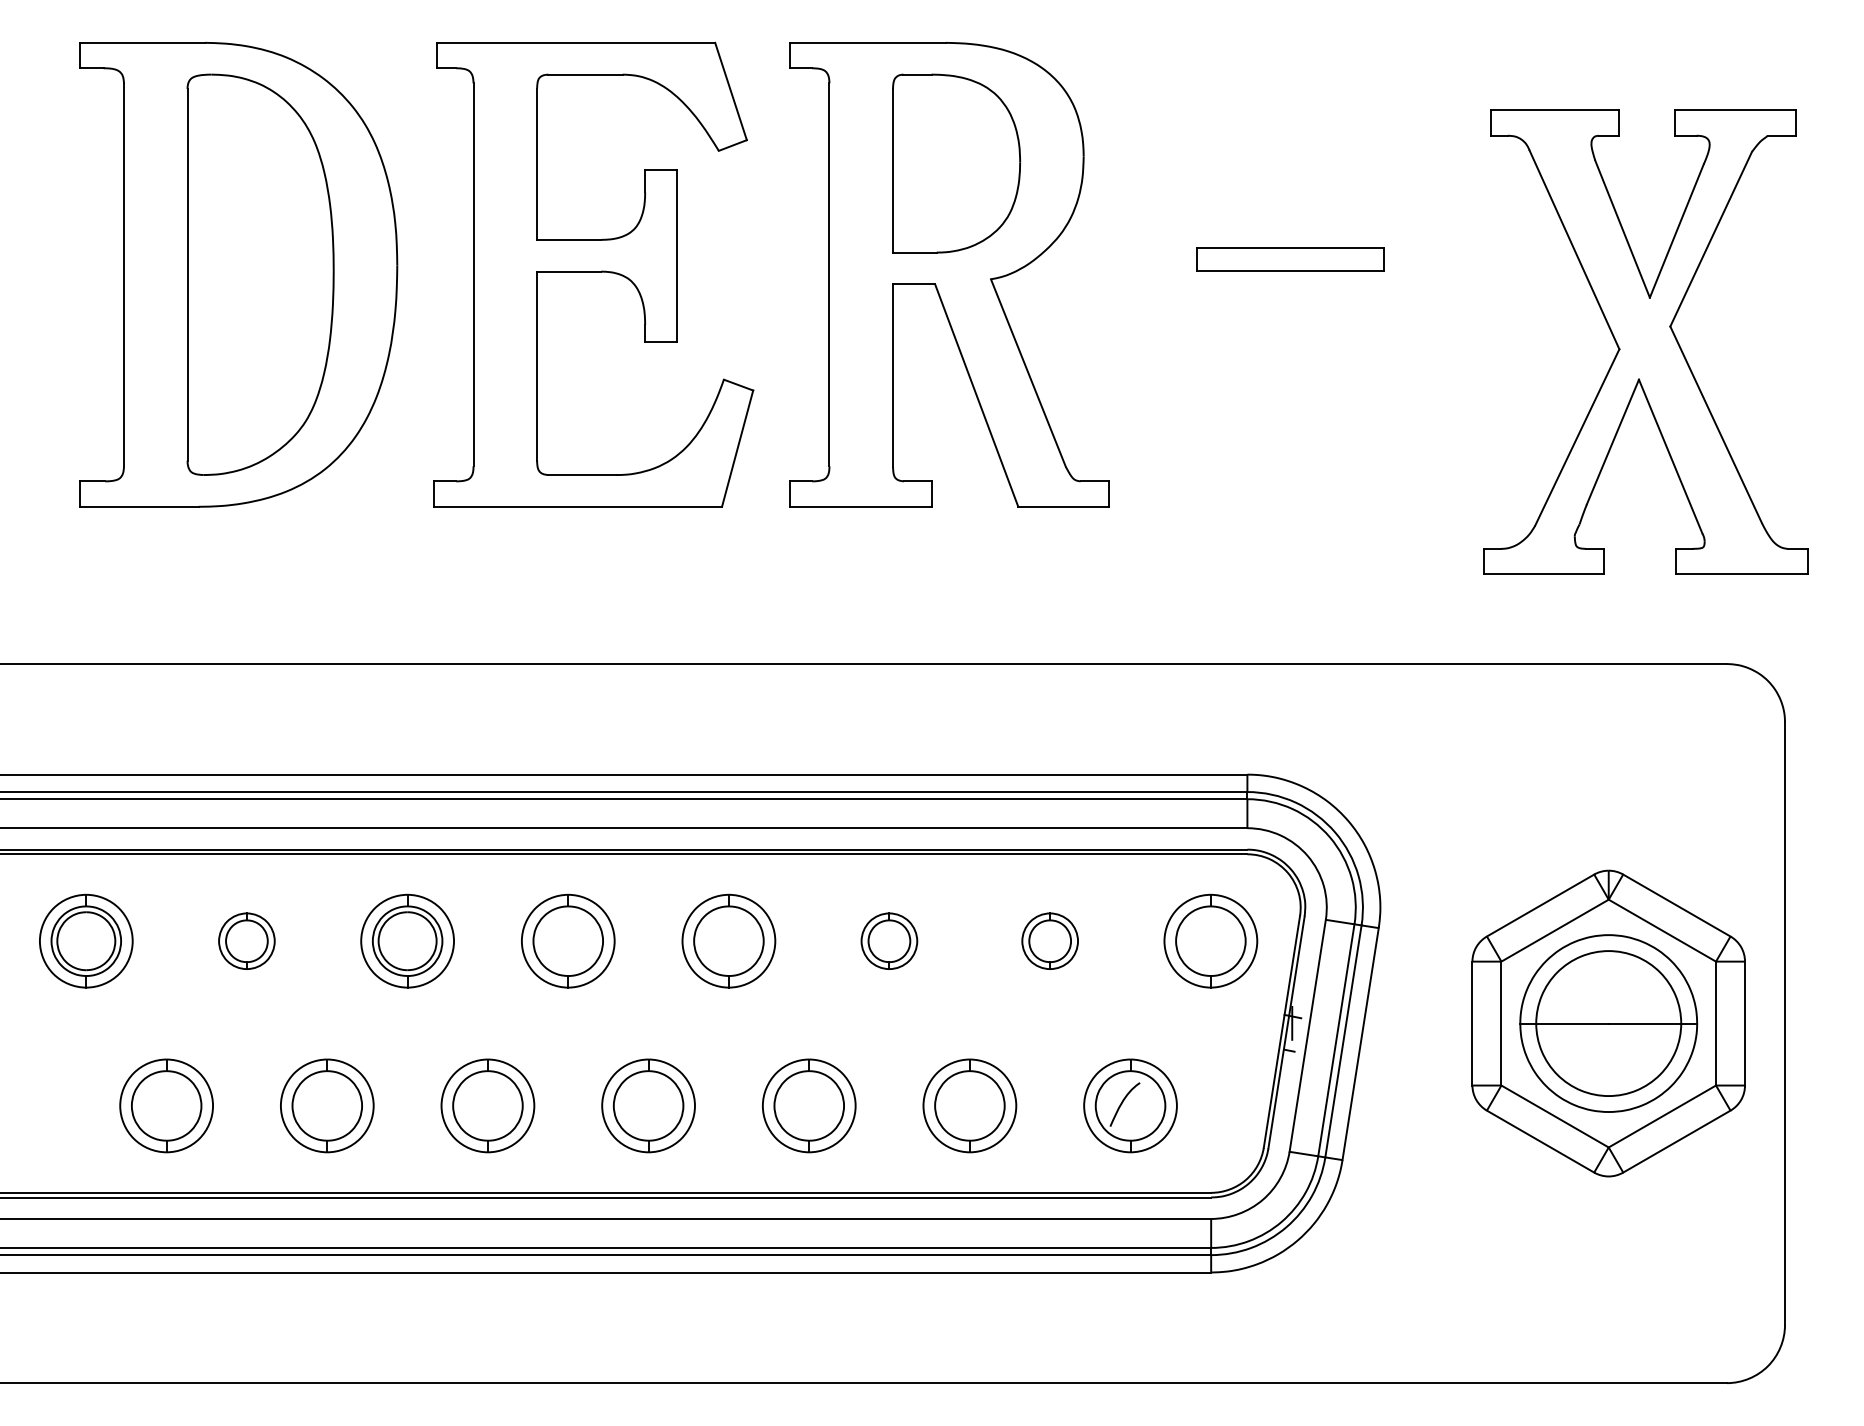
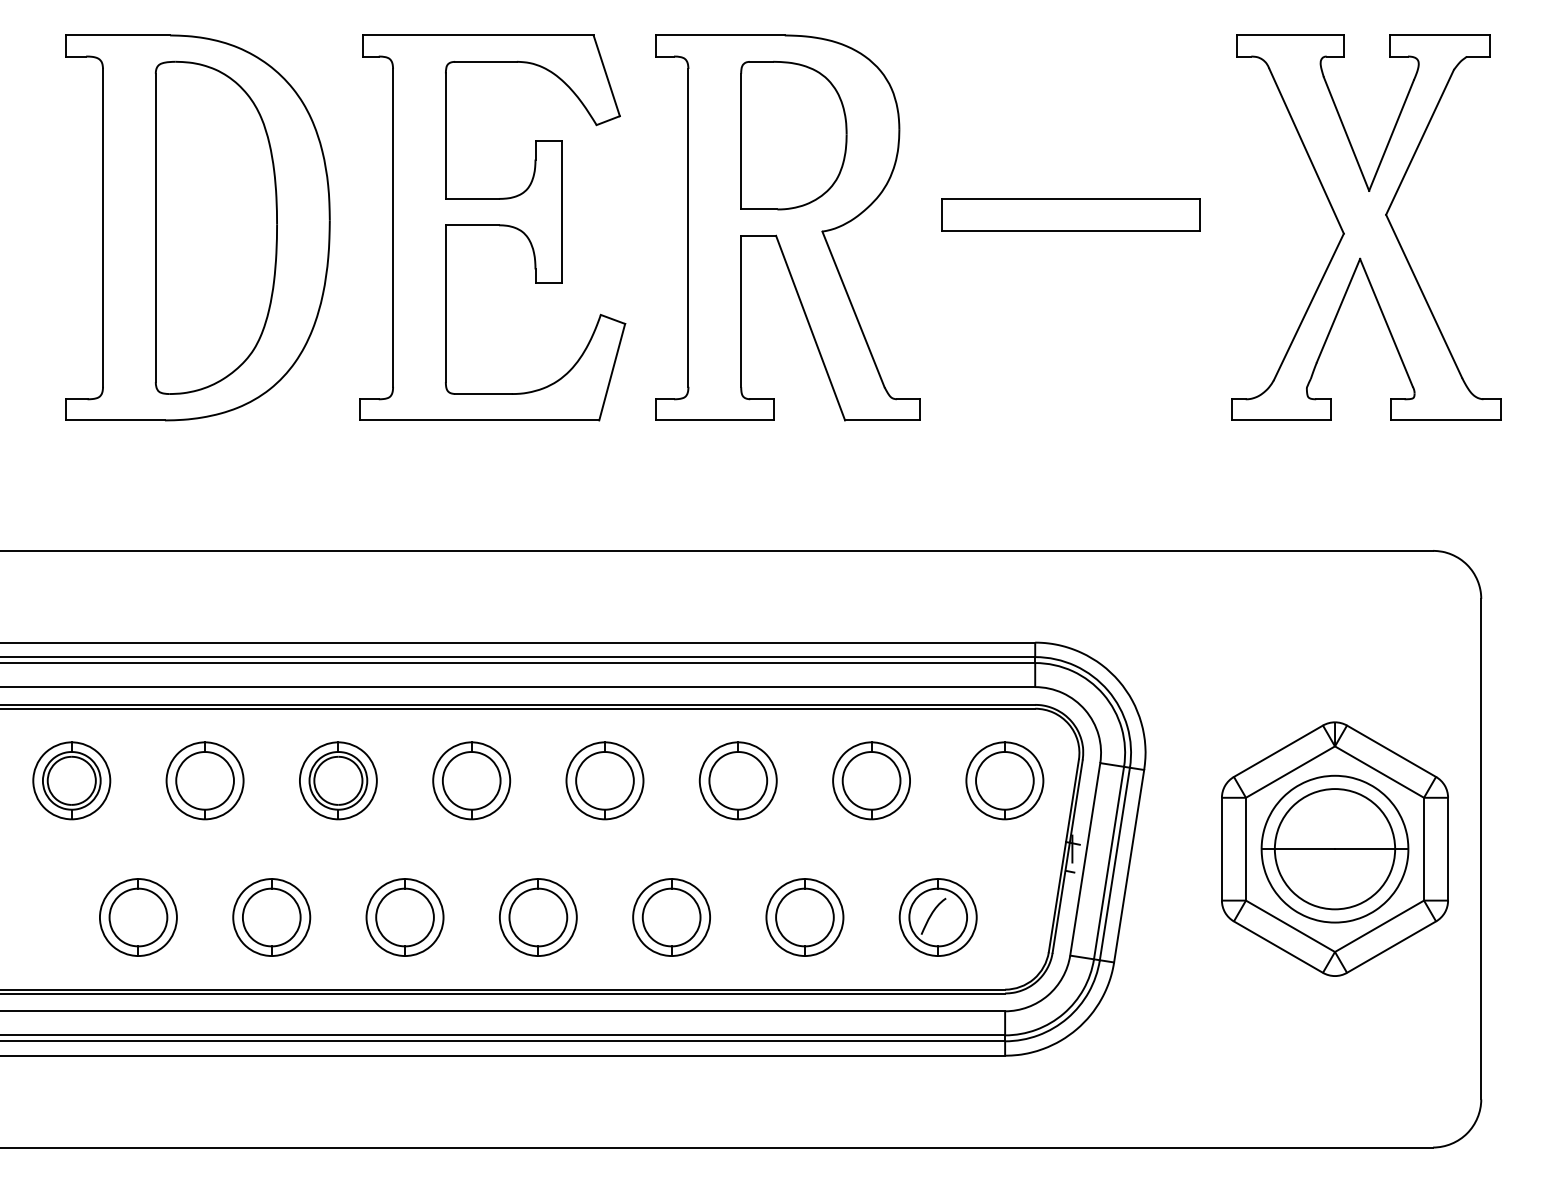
part: (1289, 258) -> (1070, 214), size x1.67
part: (1646, 341) -> (1366, 227), moved
part: (246, 940) -> (204, 780), size x1.67
part: (888, 940) -> (737, 780), size x1.67
part: (1050, 940) -> (871, 780), size x1.67

